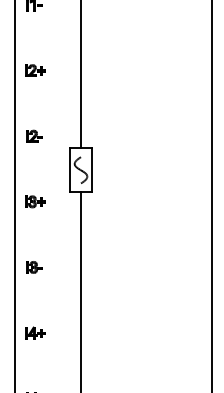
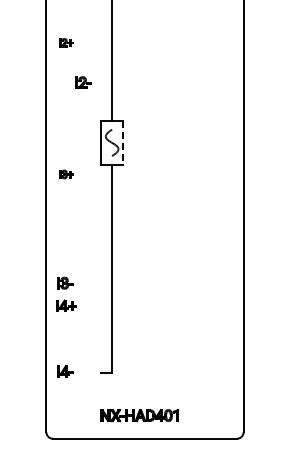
part: (35, 70) -> (66, 42), size x0.7
part: (34, 136) -> (83, 82), moved
line: (92, 169) -> (123, 142), solid -> dashed
part: (35, 201) -> (66, 174), size x0.7
part: (34, 266) -> (65, 282), moved

